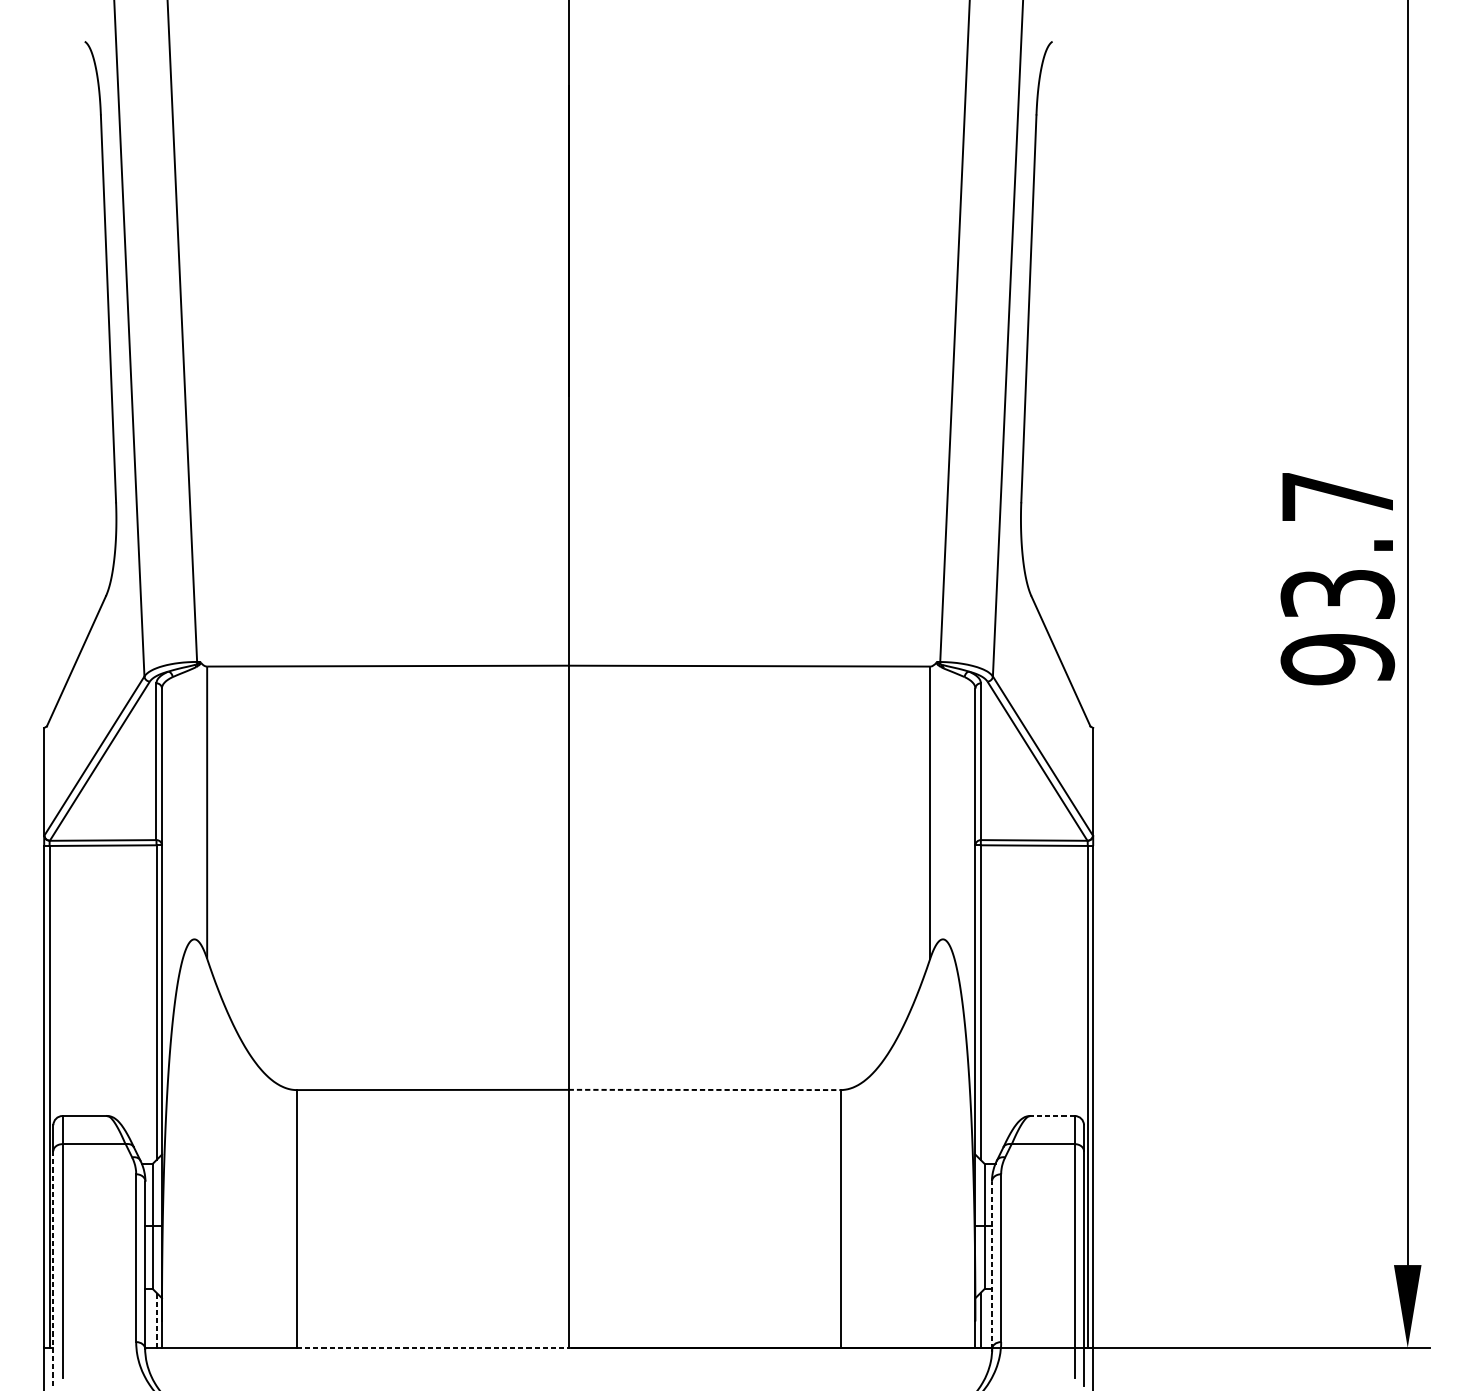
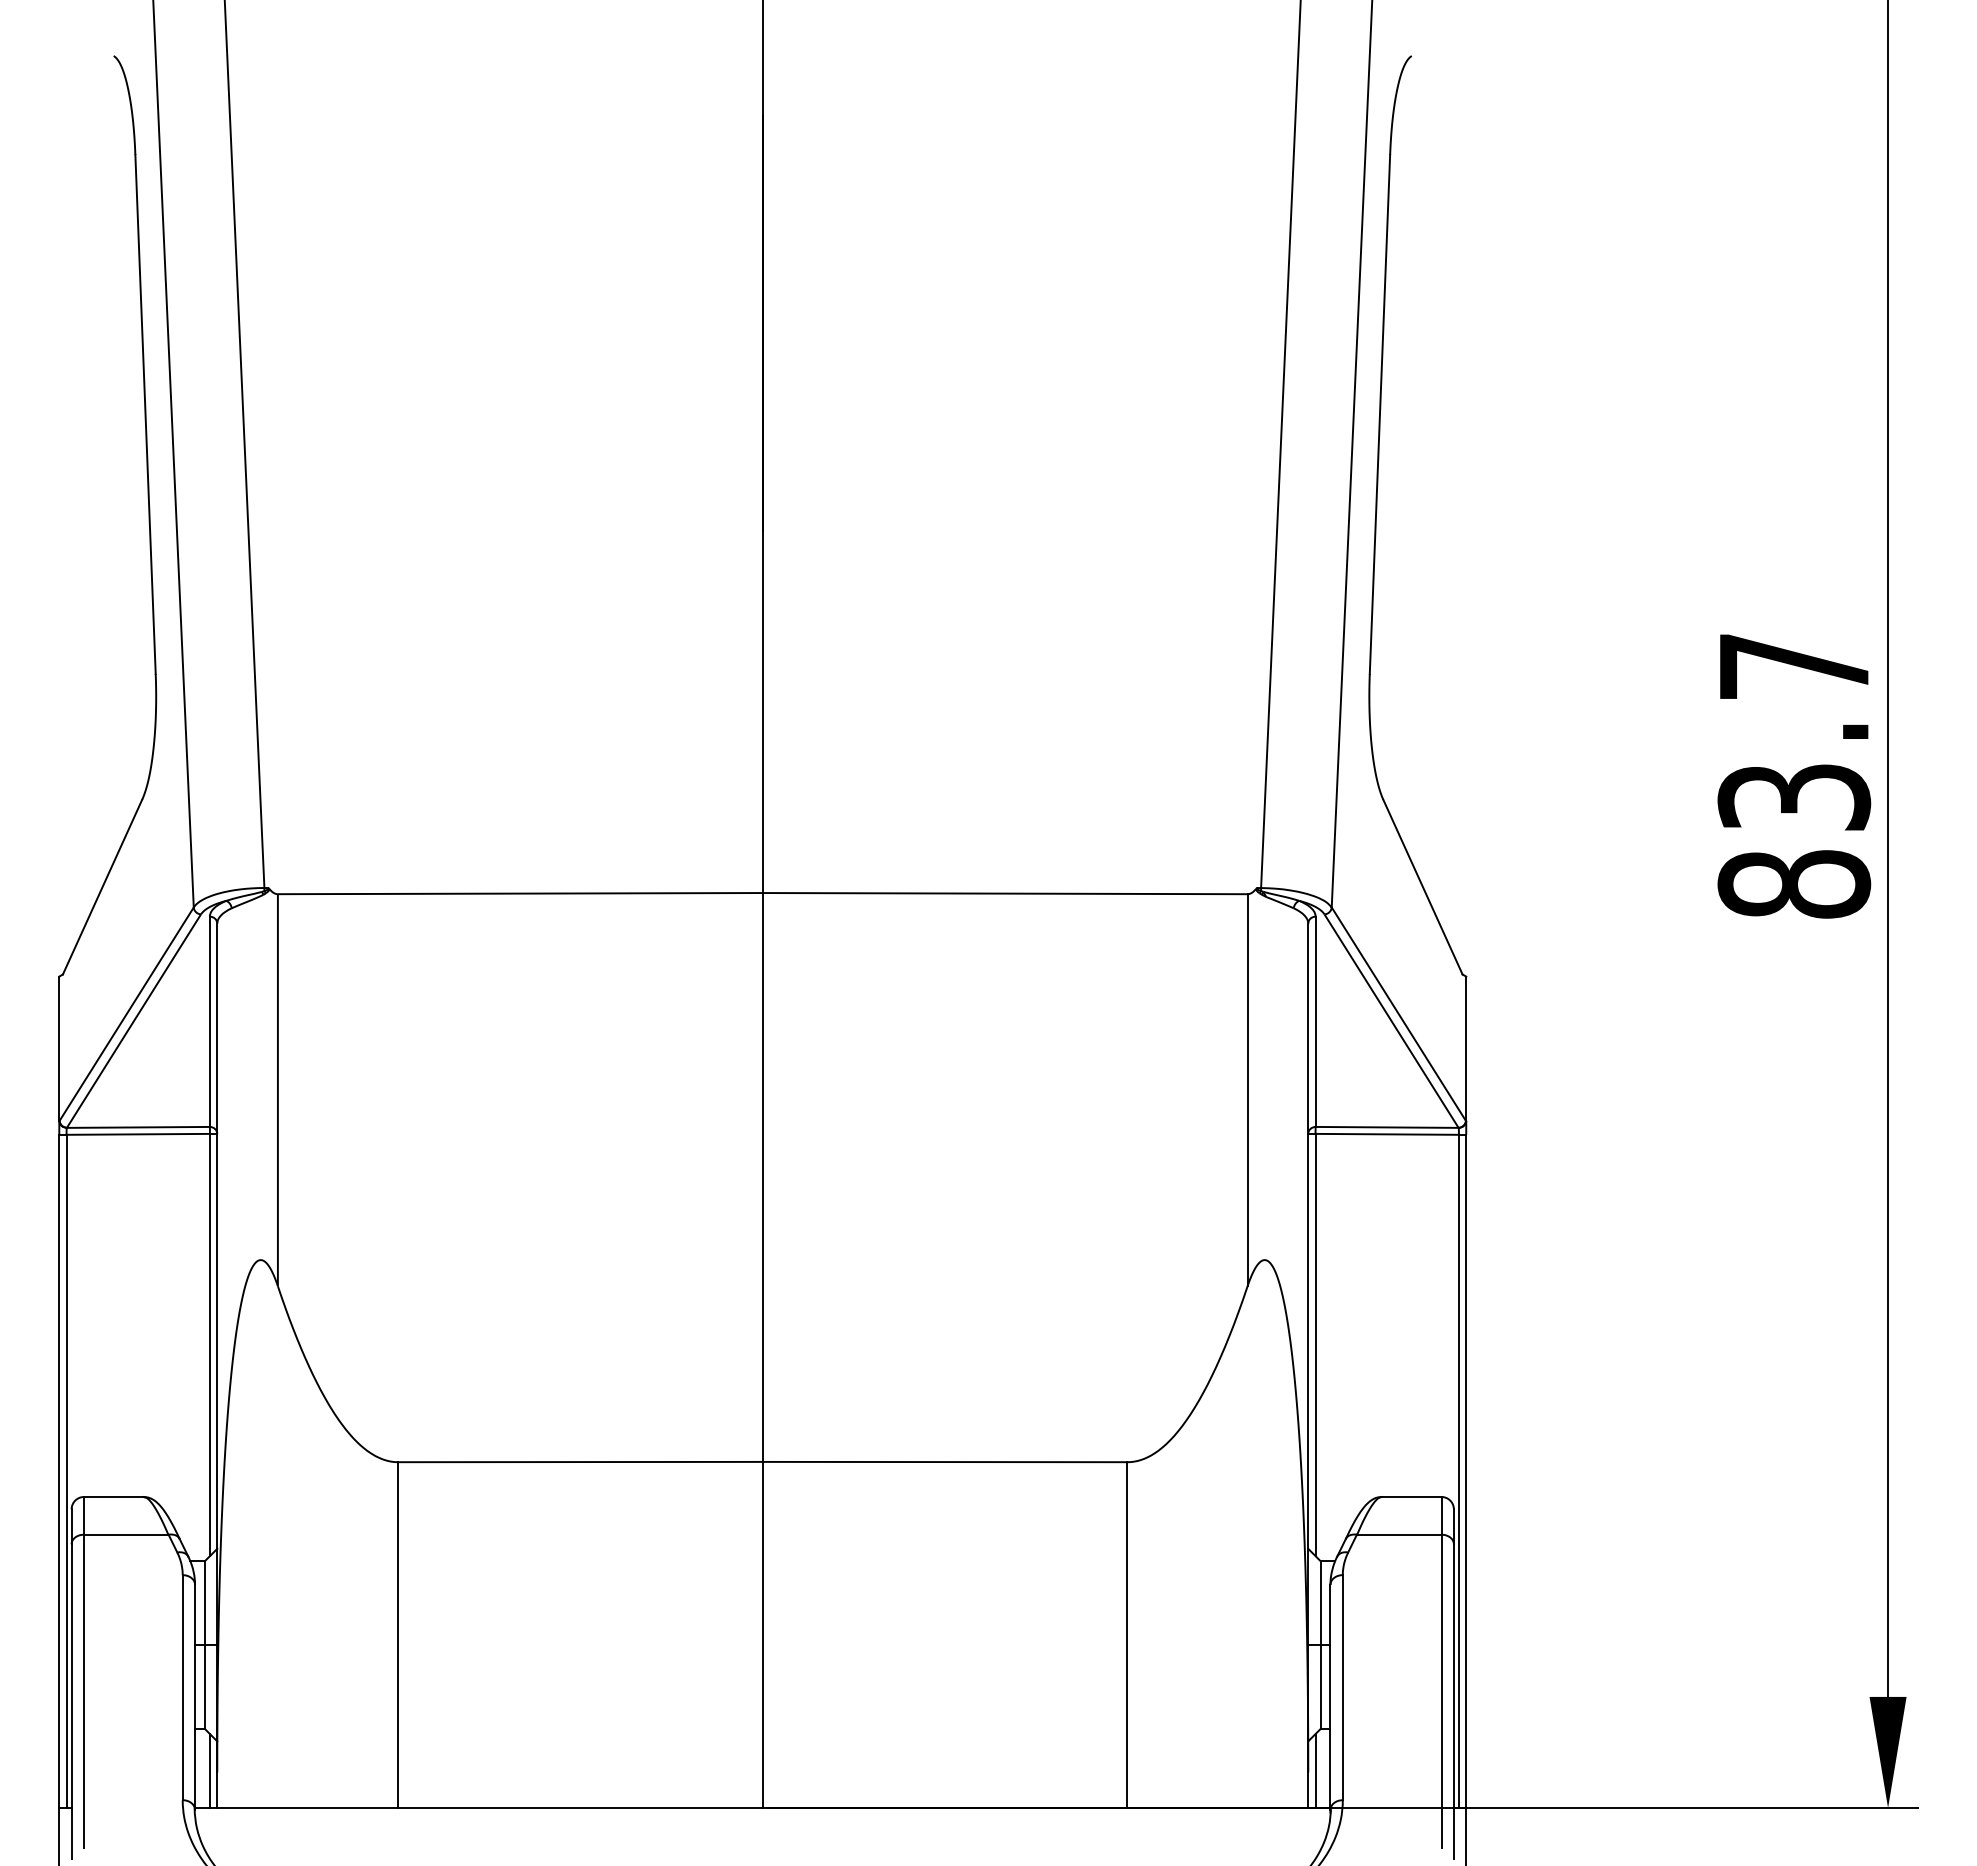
text: (1337, 659) -> (1794, 884), 93.7 -> 83.7
line: (704, 1090) -> (945, 1462), dashed -> solid
line: (1052, 1115) -> (1411, 1496), dashed -> solid
line: (991, 1265) -> (1330, 1697), dashed -> solid
line: (53, 1268) -> (71, 1701), dashed -> solid
line: (156, 1320) -> (209, 1771), dashed -> solid
line: (432, 1348) -> (580, 1808), dashed -> solid

